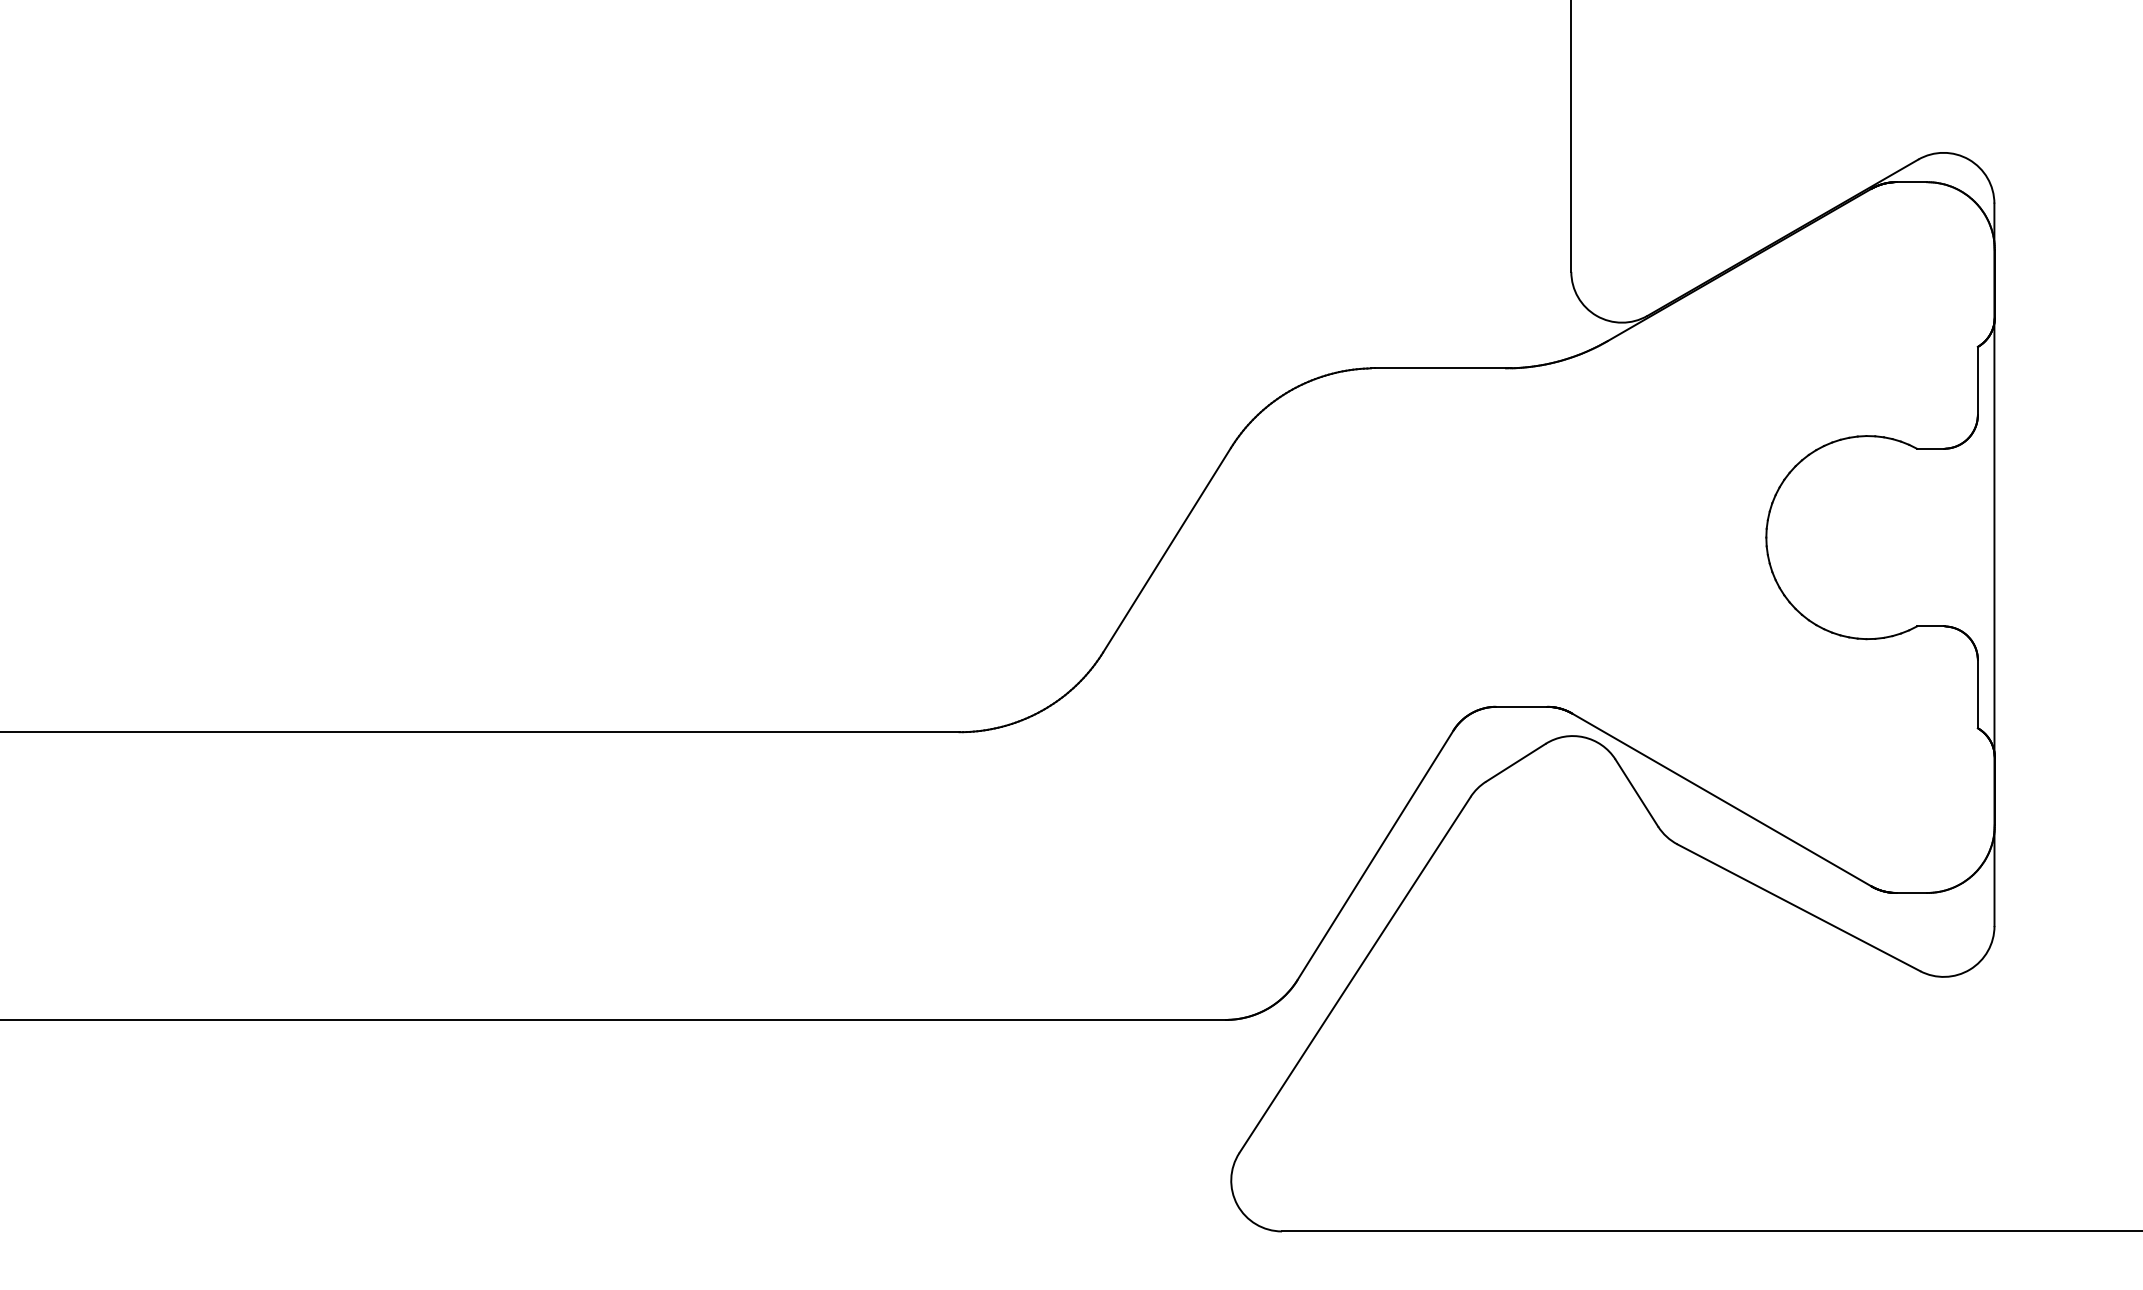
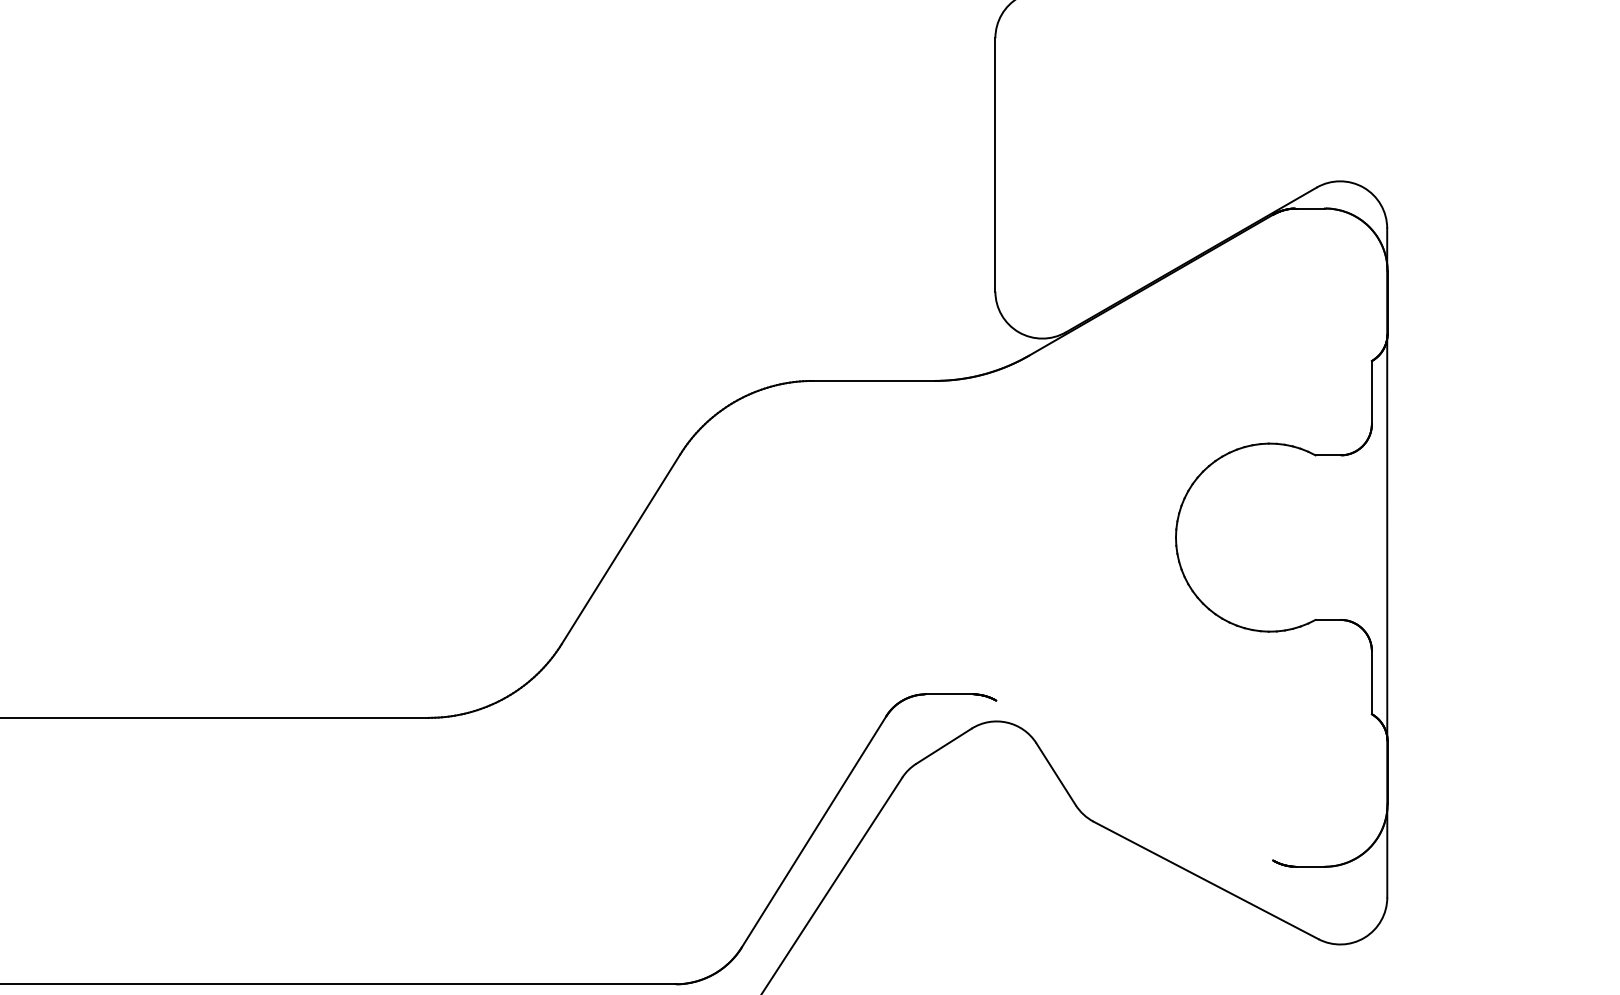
line: (1721, 799) -> (1134, 780), removed

